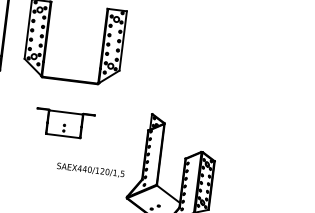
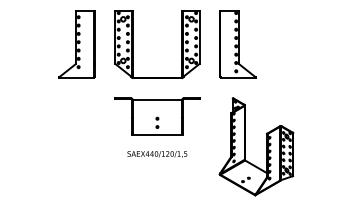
part: (164, 54) -> (237, 44), added
part: (64, 123) -> (157, 116), size x1.67
text: (90, 170) -> (157, 154), moved

